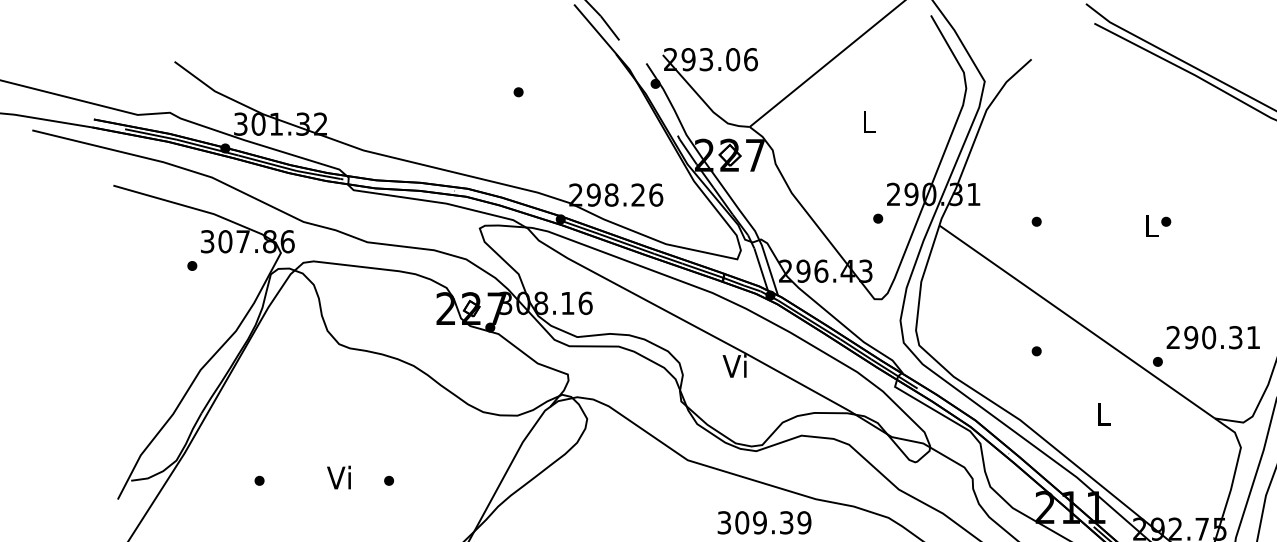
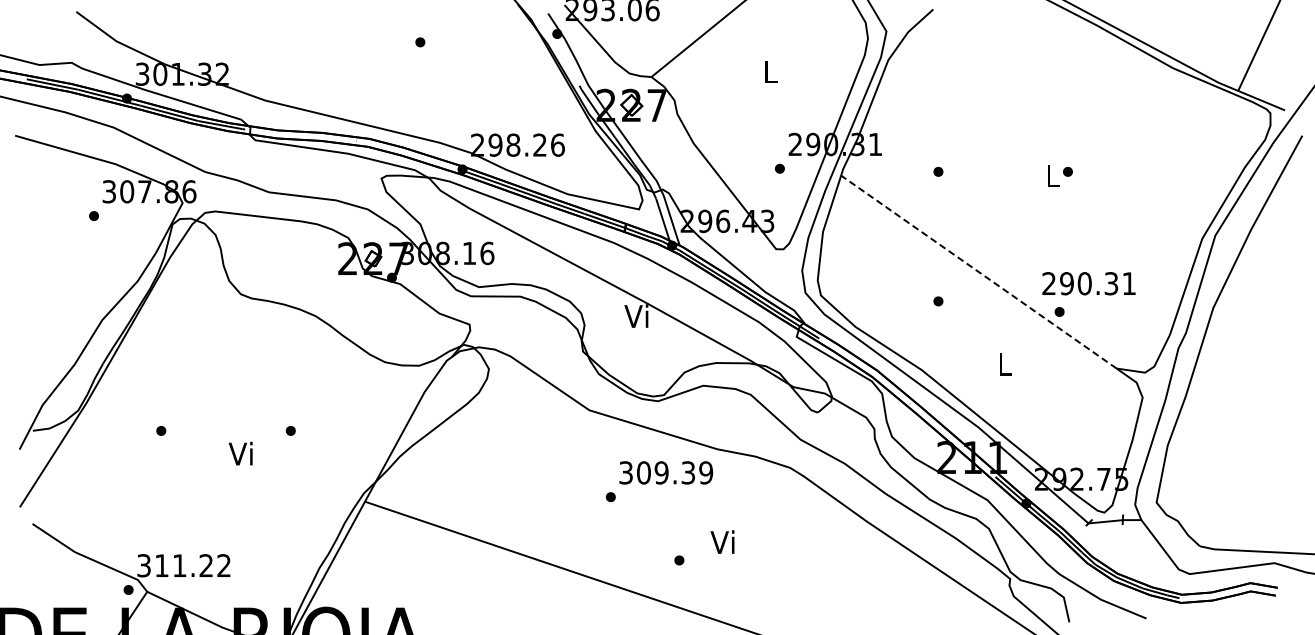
line: (1076, 321) -> (978, 271), solid -> dashed
text: (1212, 337) -> (1088, 283), moved
text: (338, 477) -> (240, 453), moved

